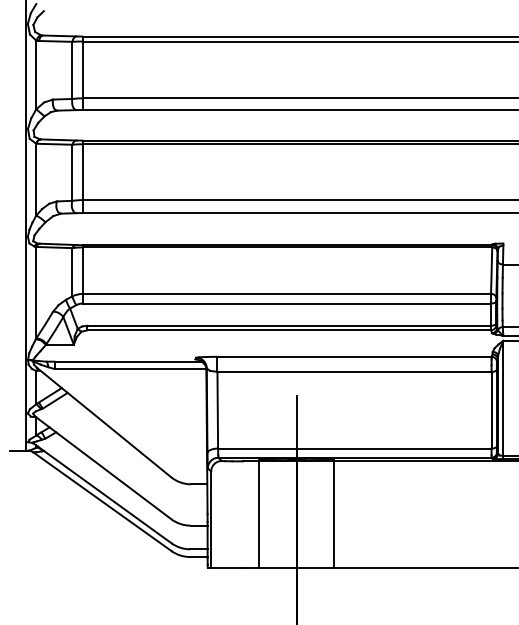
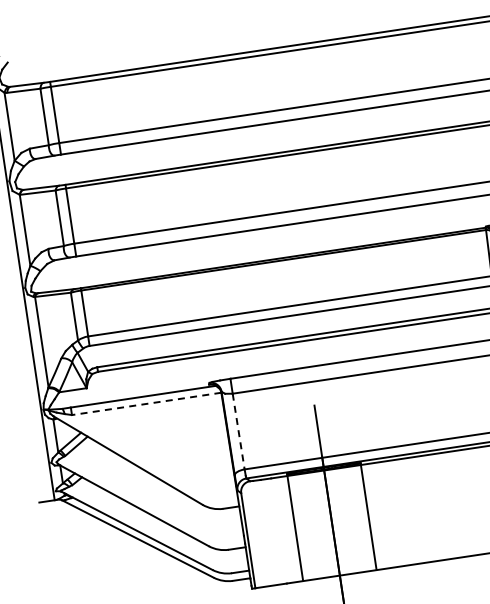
line: (130, 369) -> (146, 404), solid -> dashed
line: (217, 410) -> (238, 431), solid -> dashed

